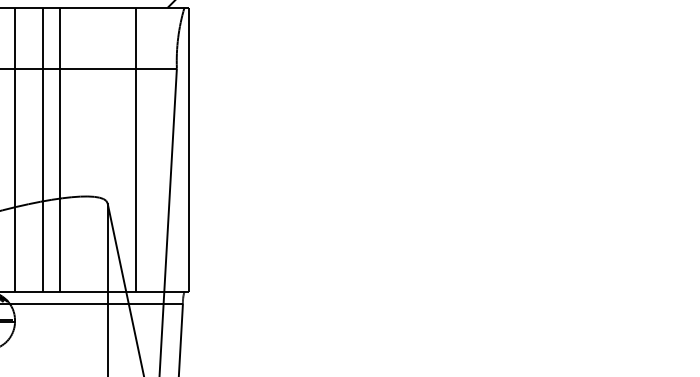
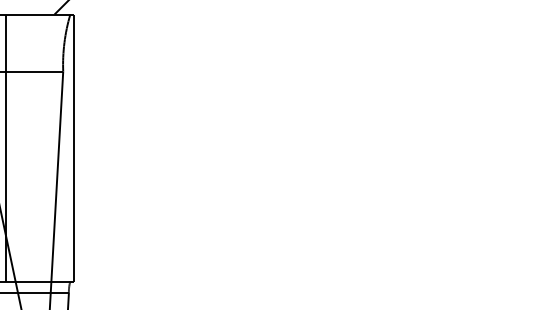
line: (135, 149) -> (5, 147), moved

